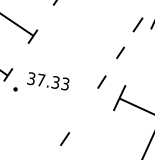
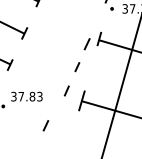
text: (55, 82) -> (32, 96), 37.33 -> 37.83
line: (64, 138) -> (45, 125), moved

